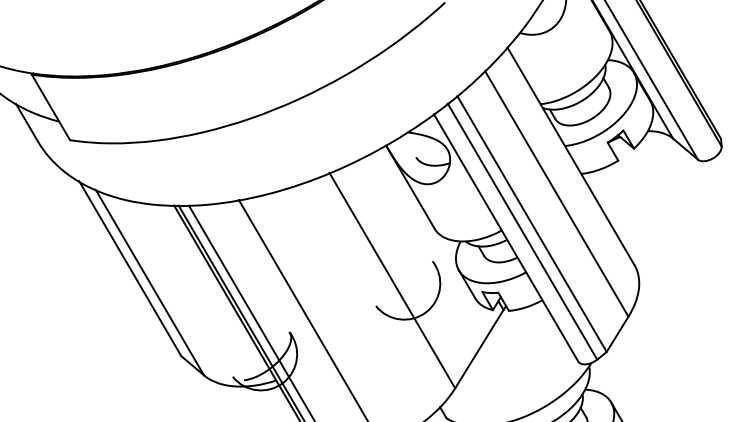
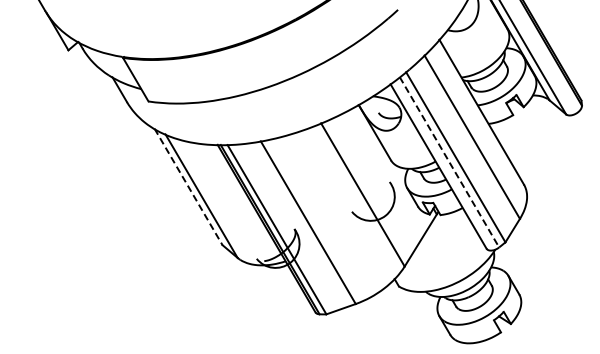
line: (522, 231) -> (449, 162), solid -> dashed
line: (130, 269) -> (188, 187), solid -> dashed

